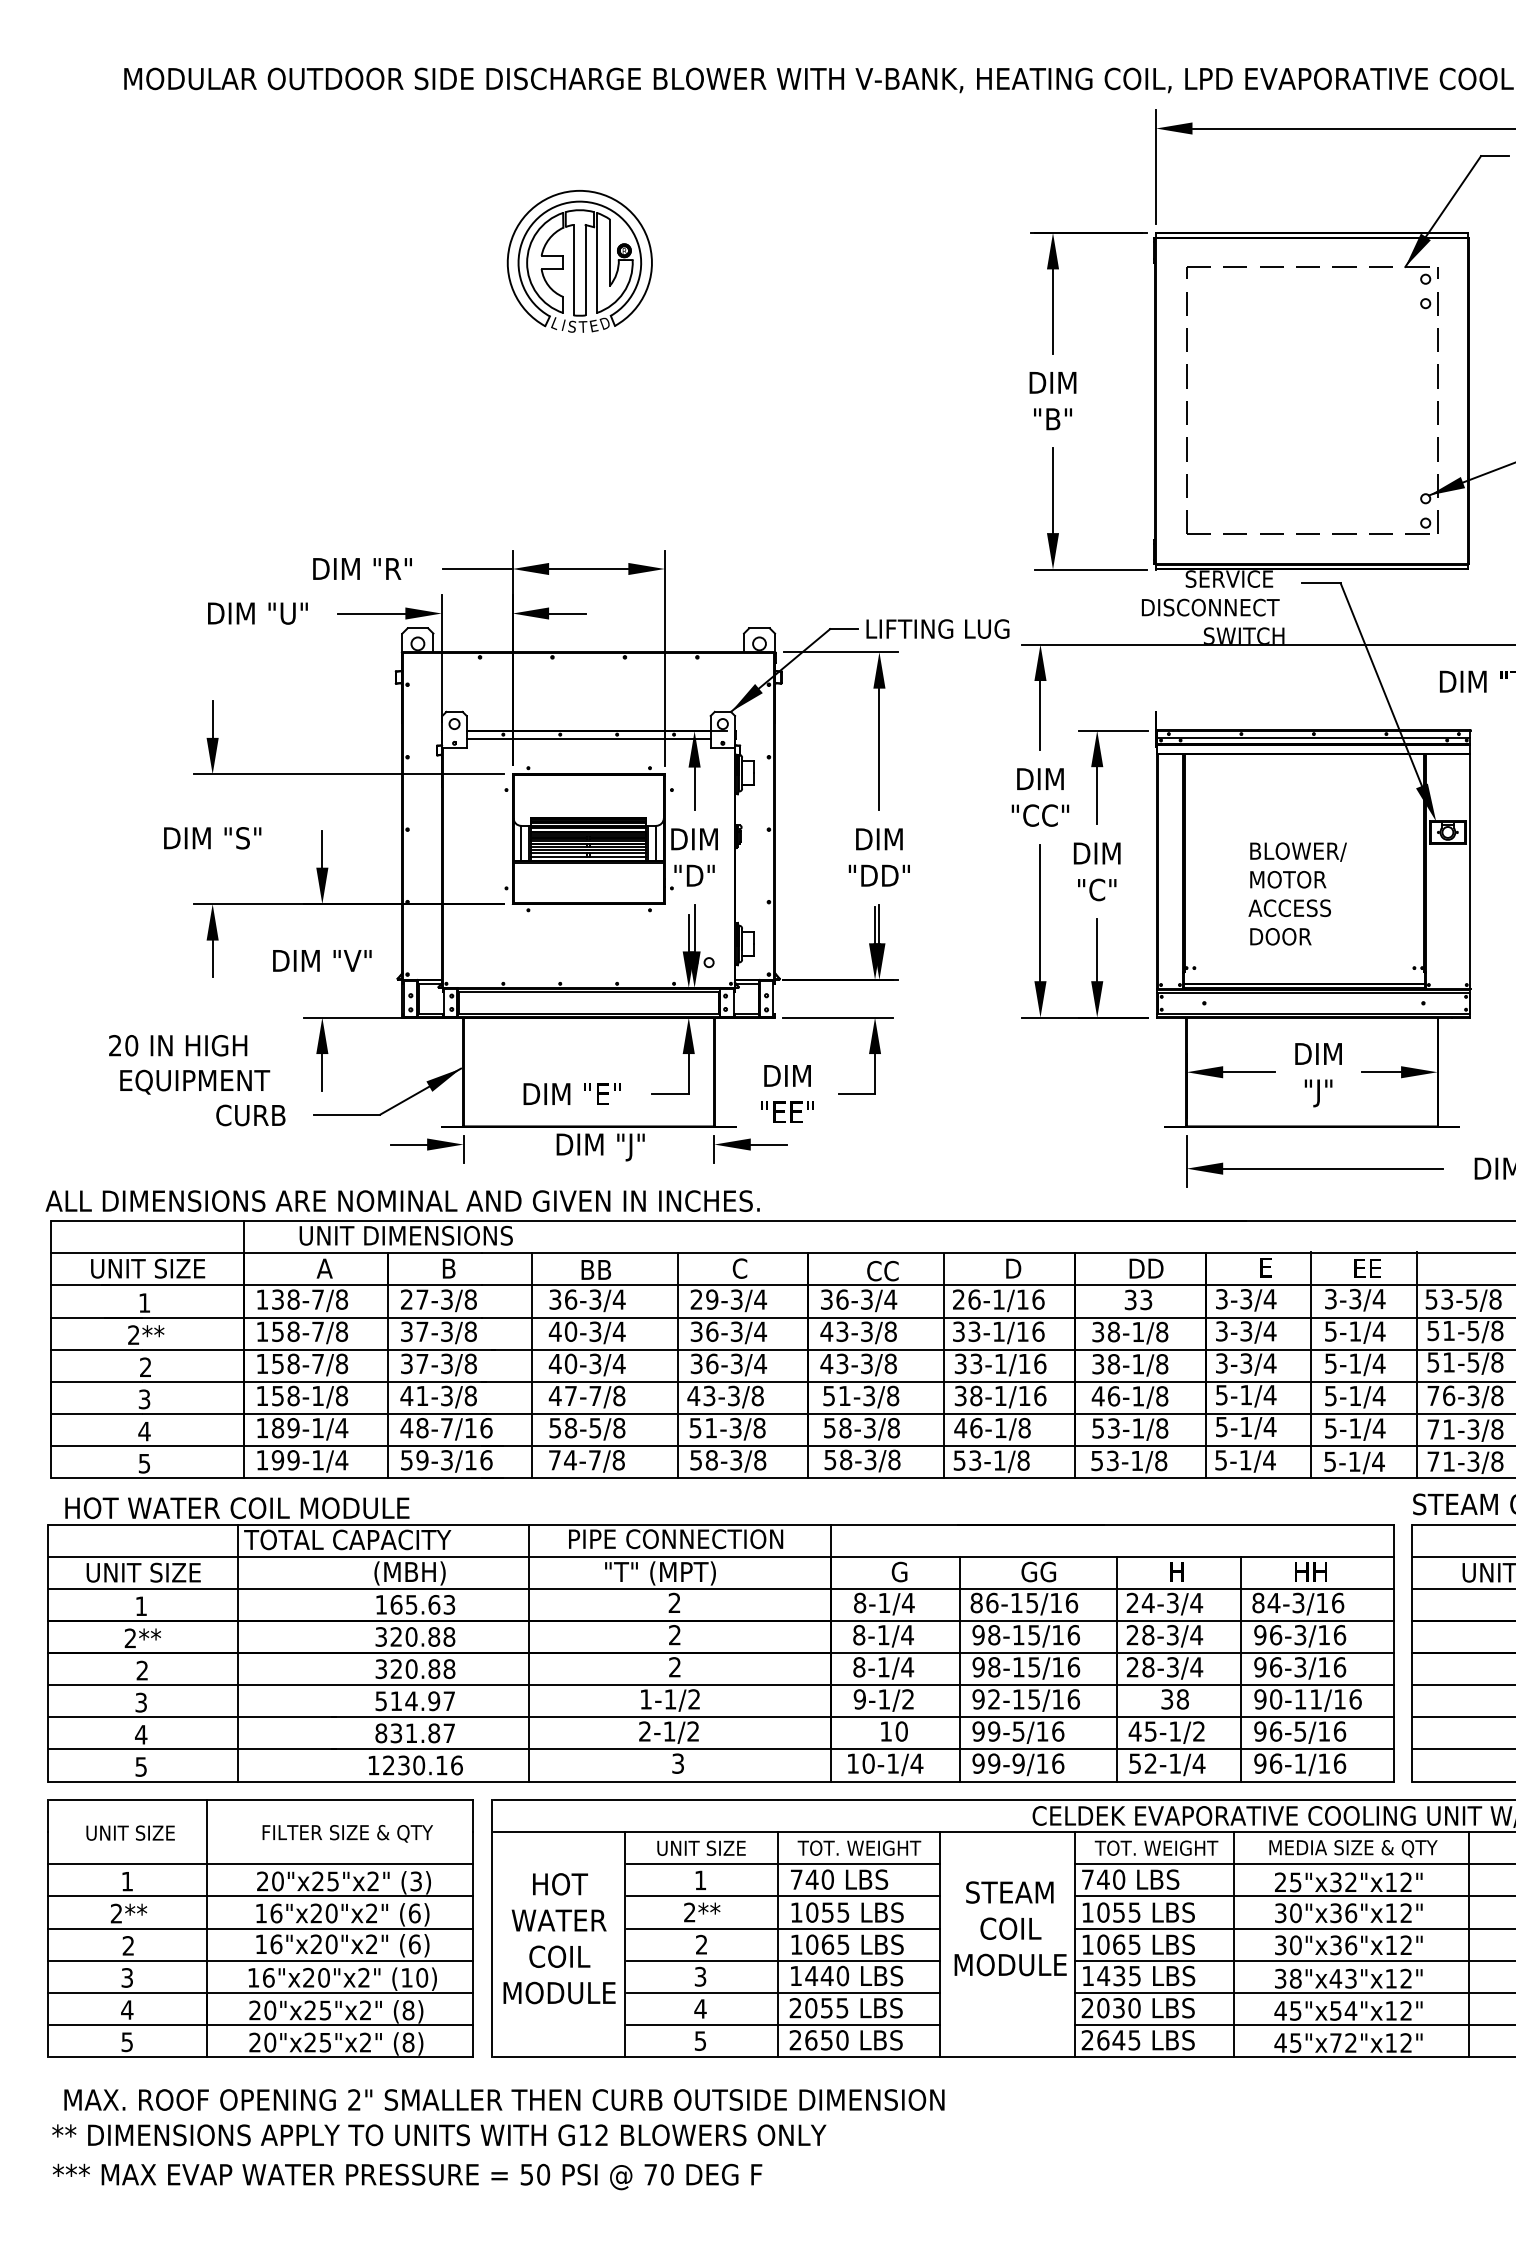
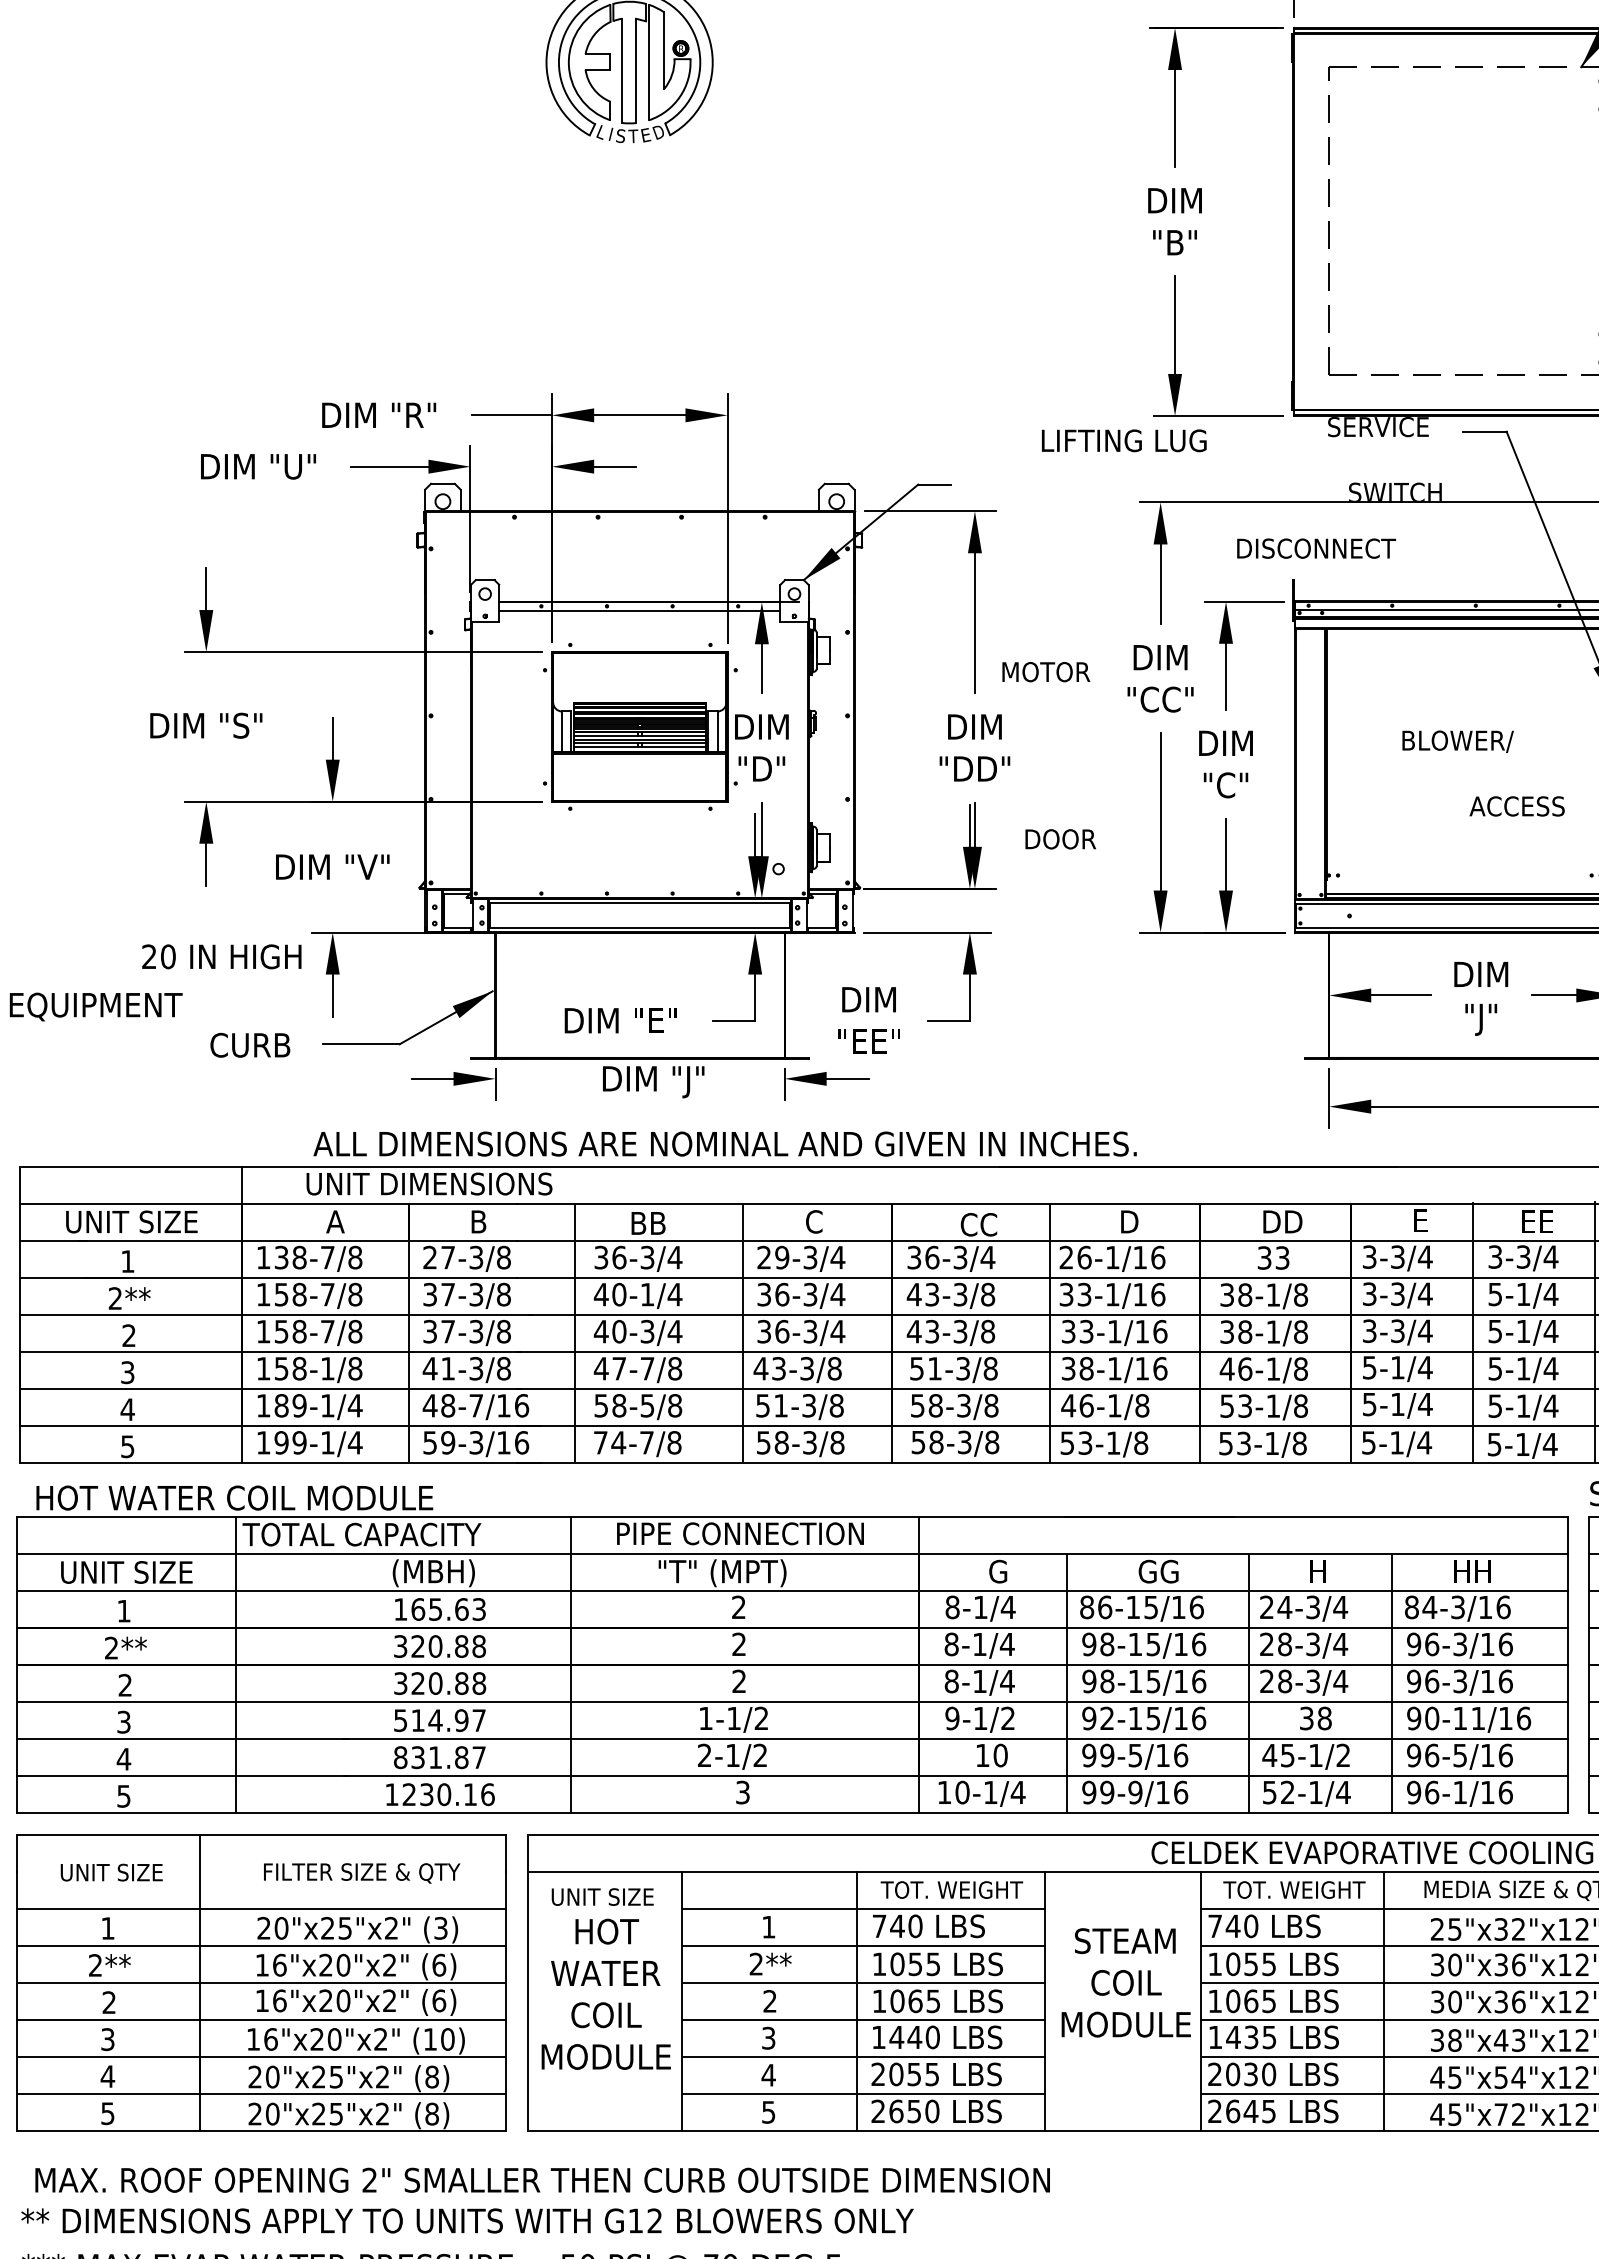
text: (1210, 607) -> (1316, 548), moved
text: (937, 628) -> (1123, 440), moved
text: (1288, 879) -> (1046, 671), moved
text: (1289, 908) -> (1516, 806), moved
text: (1280, 936) -> (1060, 839), moved
text: (178, 1045) -> (222, 956), moved
text: (195, 1081) -> (96, 1006), moved
text: (402, 1200) -> (724, 1143), moved
text: (595, 1331) -> (647, 1294), 40-3/4 -> 40-1/4
text: (701, 1847) -> (602, 1896), moved

